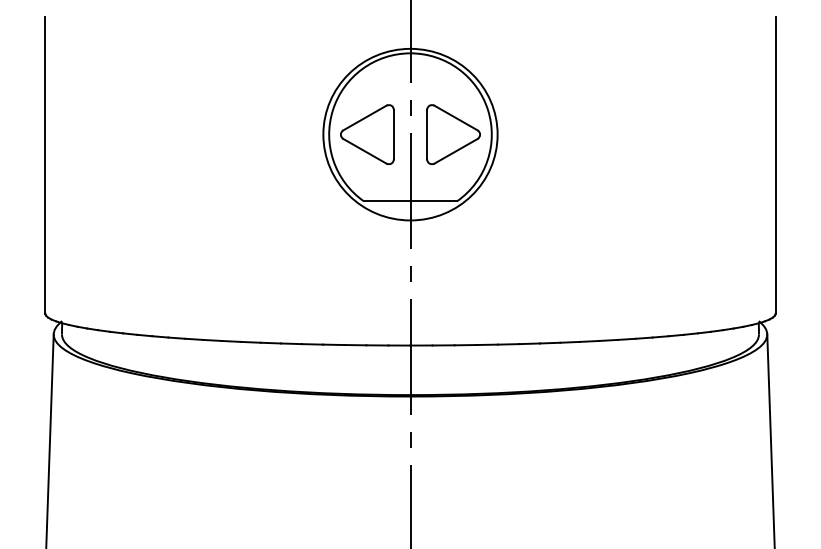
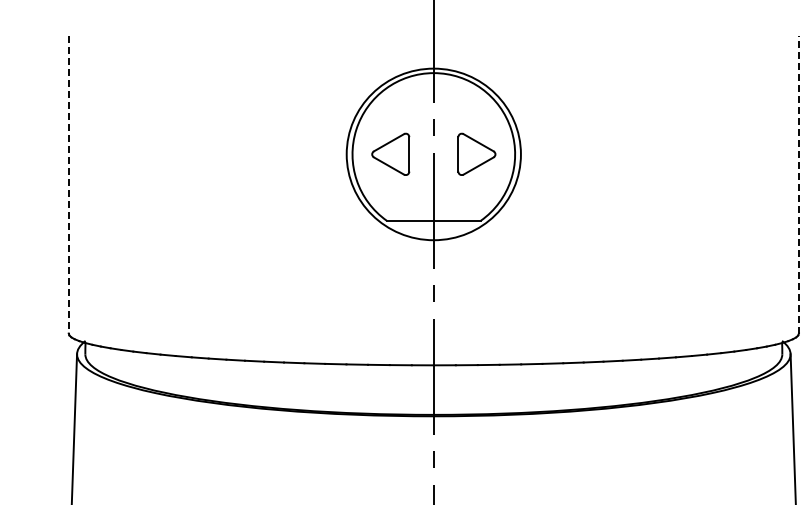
part: (367, 134) -> (390, 154), size x0.7
part: (453, 134) -> (476, 154), size x0.7
line: (775, 164) -> (798, 184), solid -> dashed
line: (45, 165) -> (68, 185), solid -> dashed

